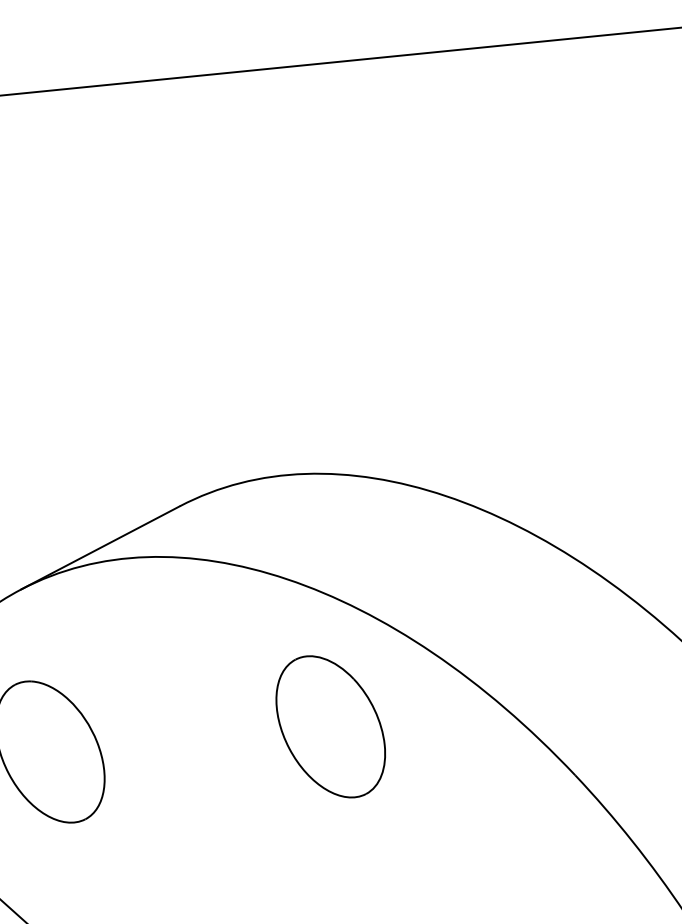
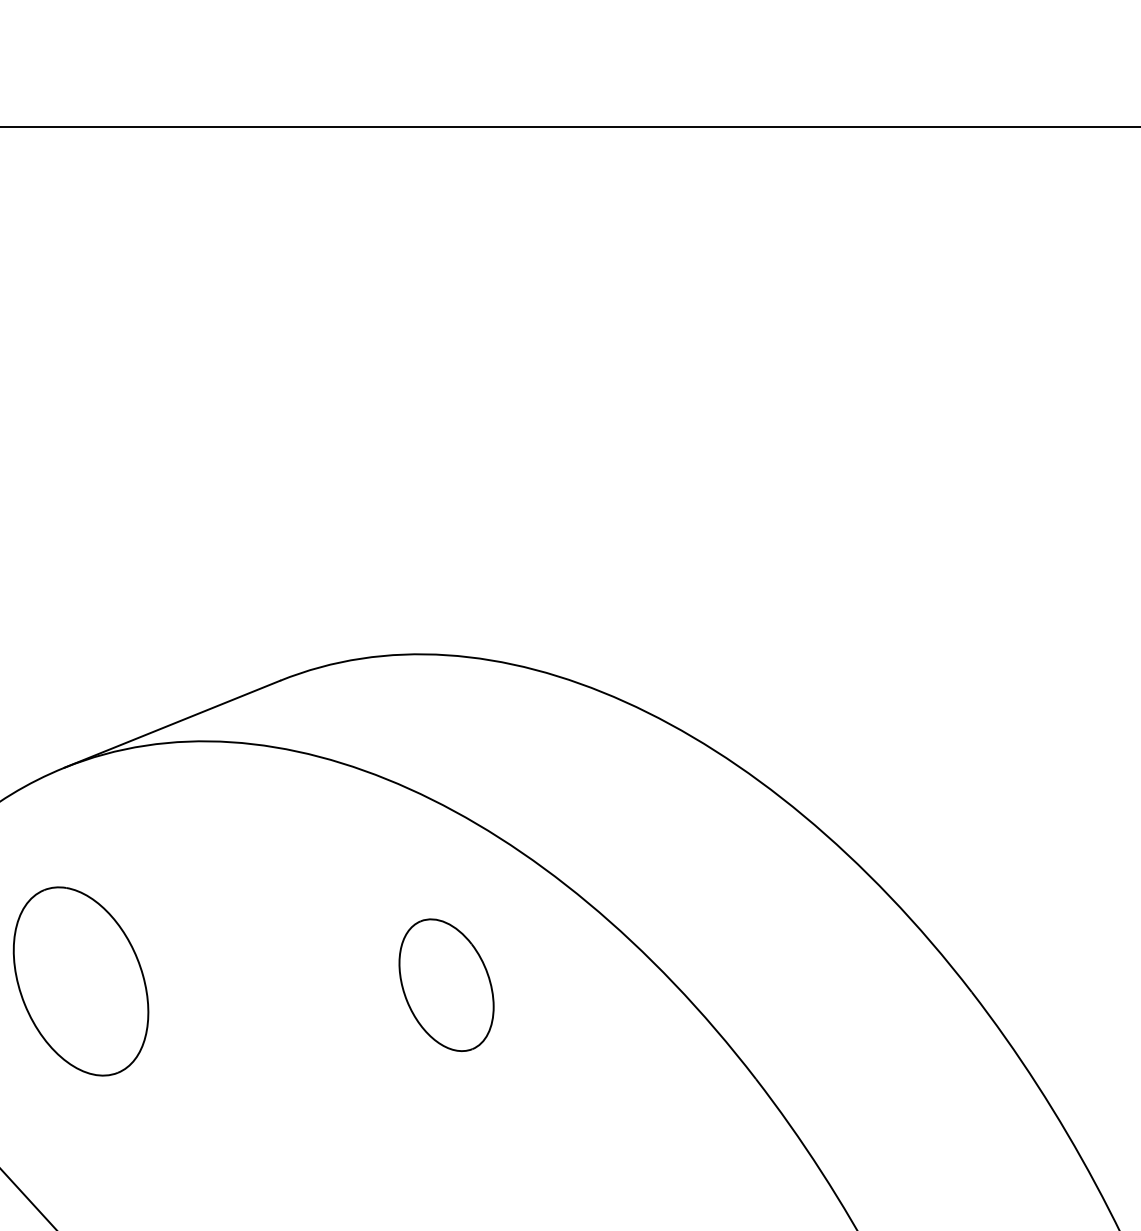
part: (330, 727) -> (446, 985), size x0.7

